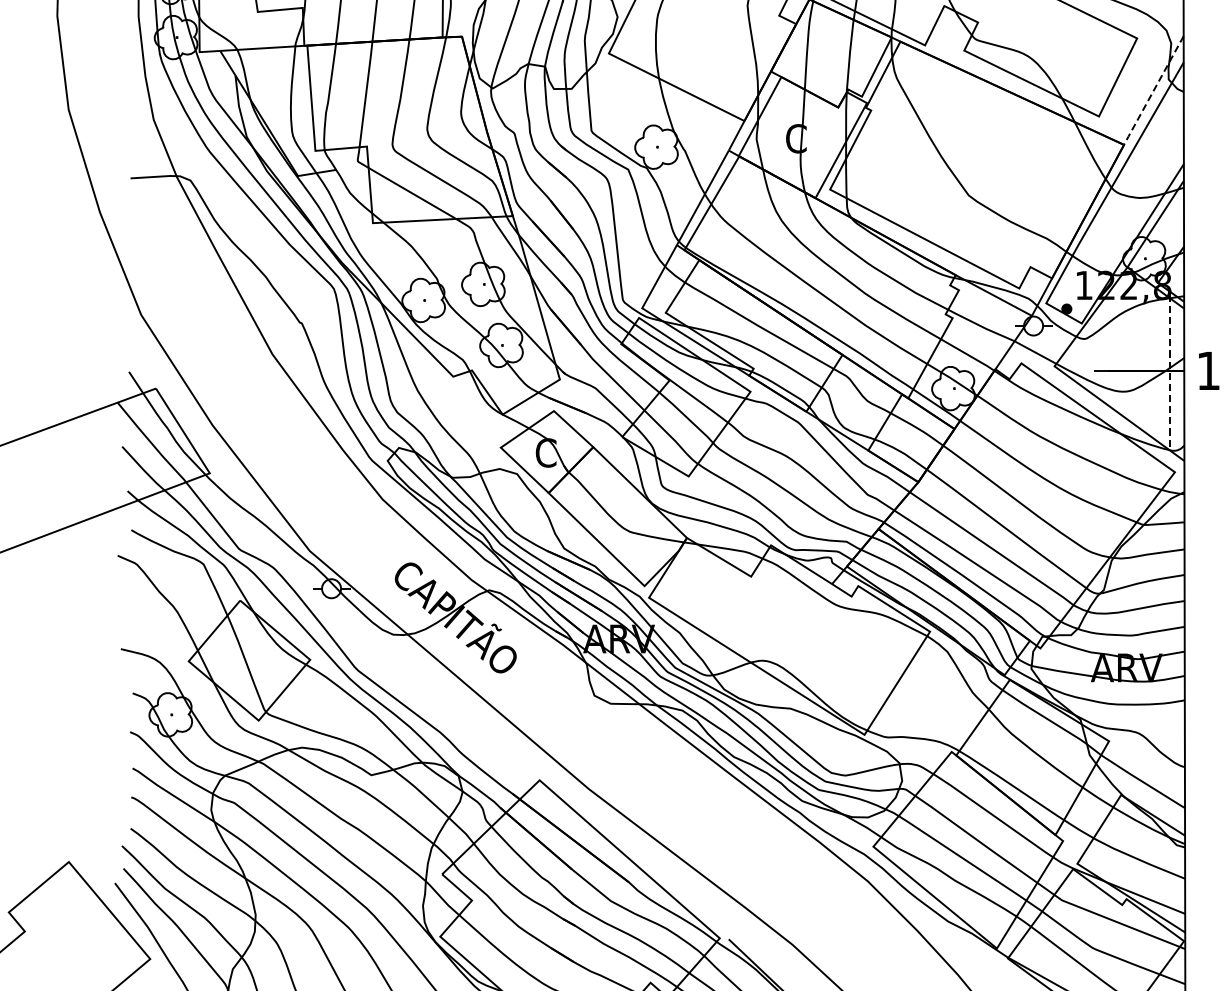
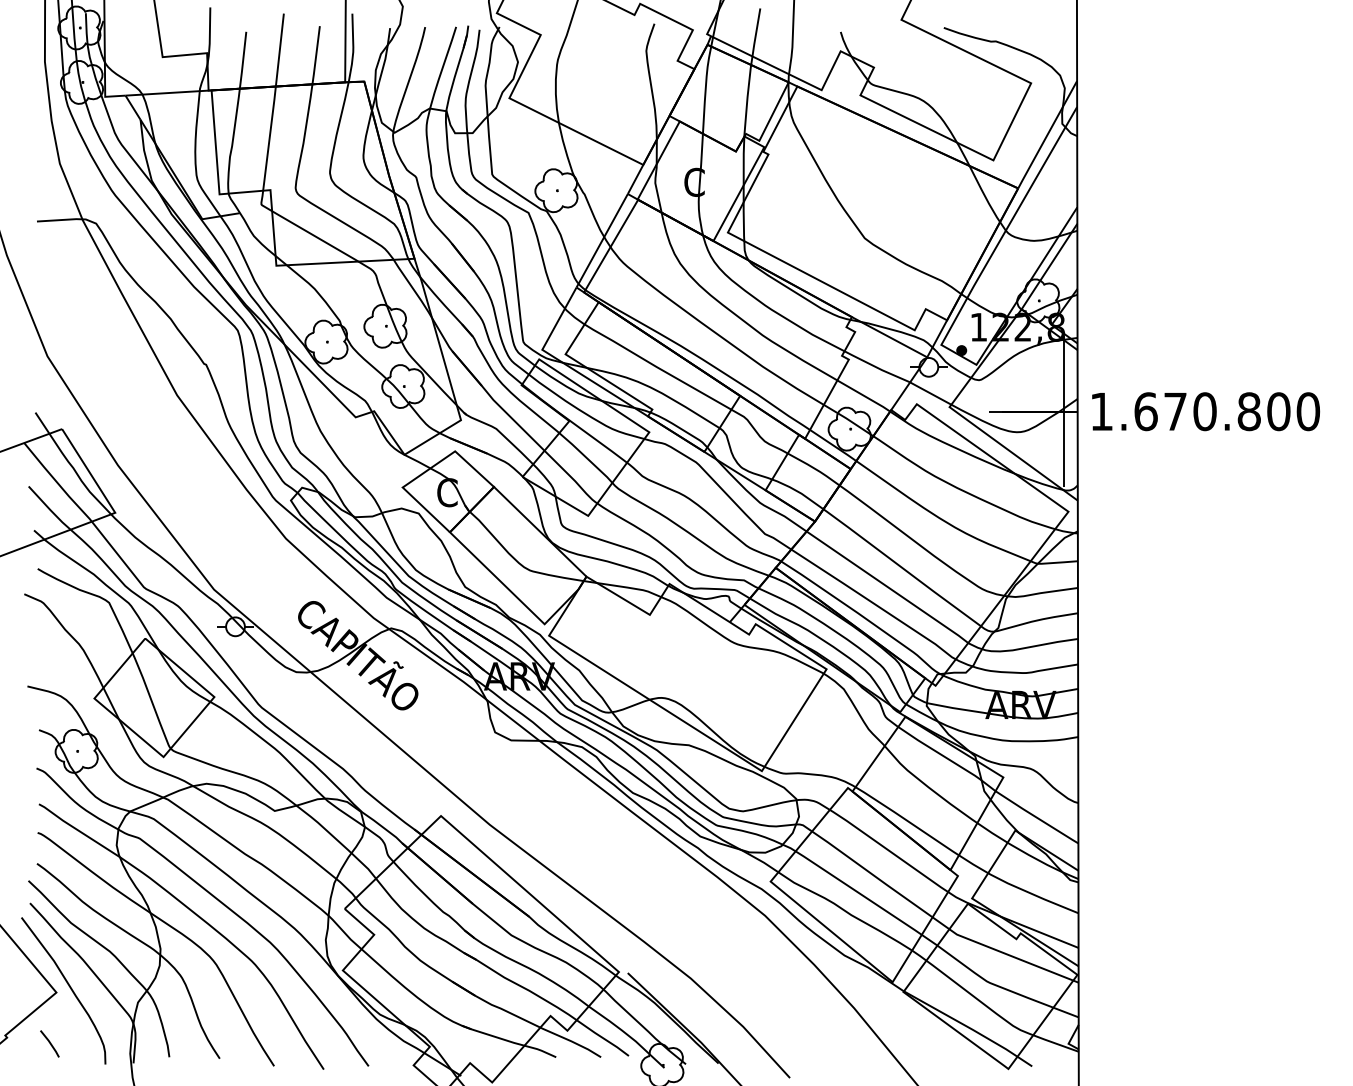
line: (1152, 91) -> (1046, 135), dashed -> solid
line: (1169, 371) -> (1063, 412), dashed -> solid

